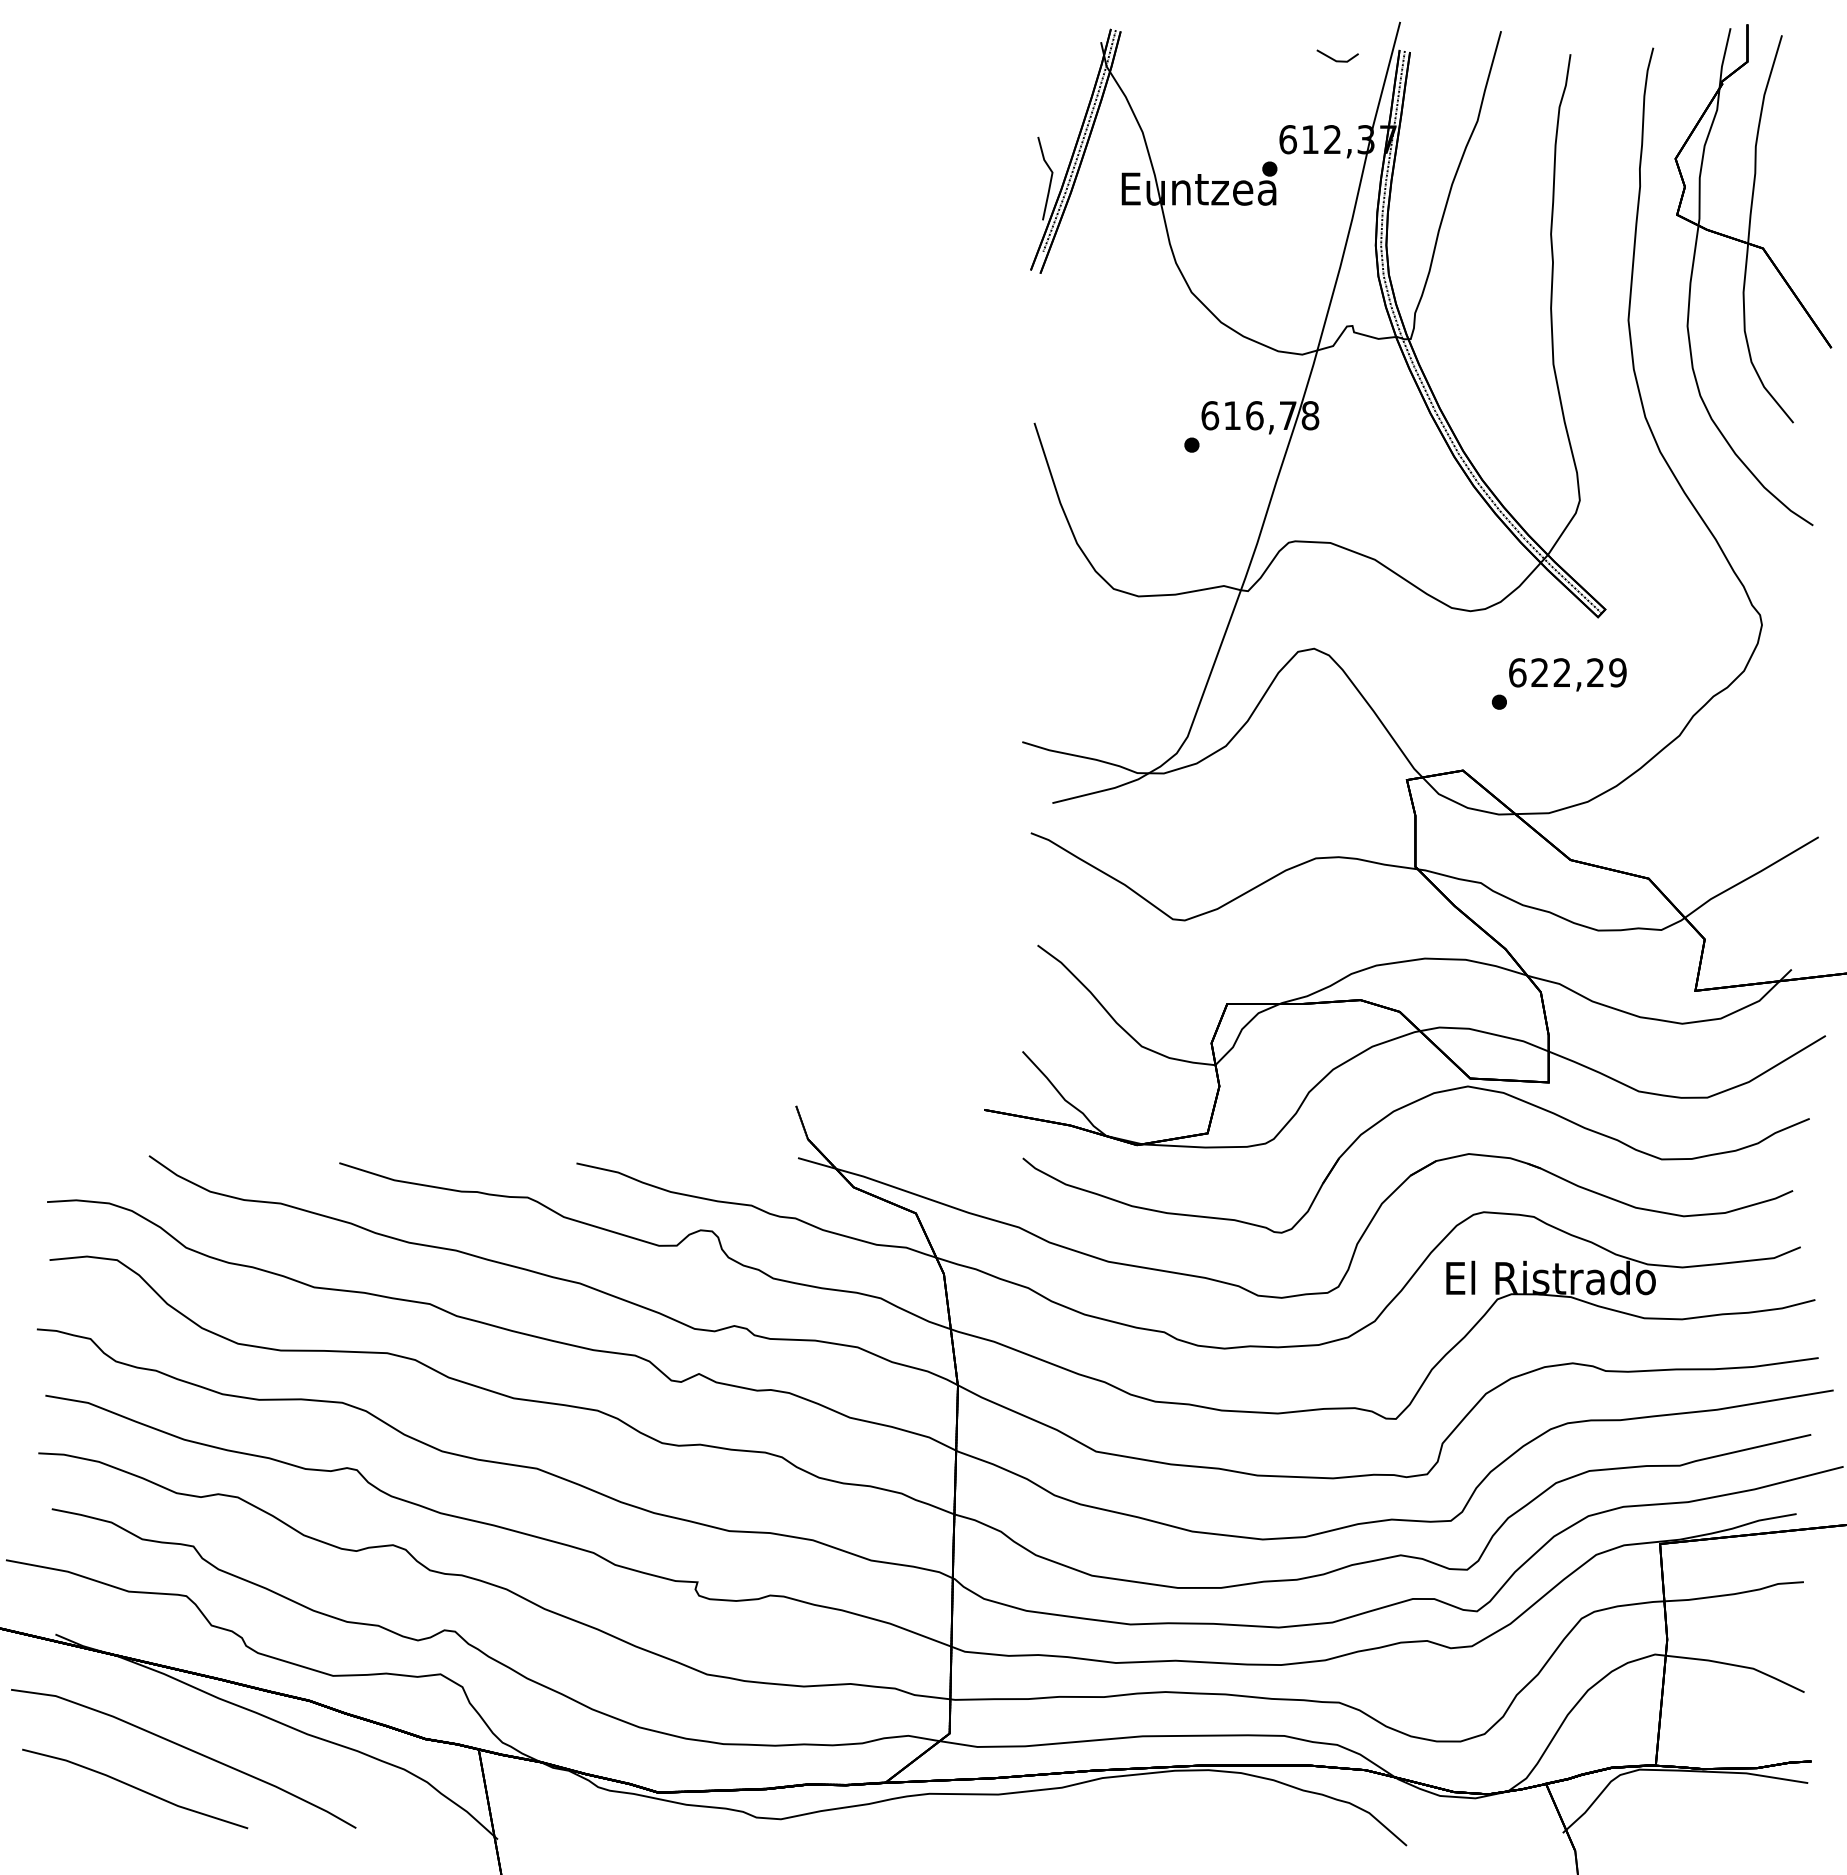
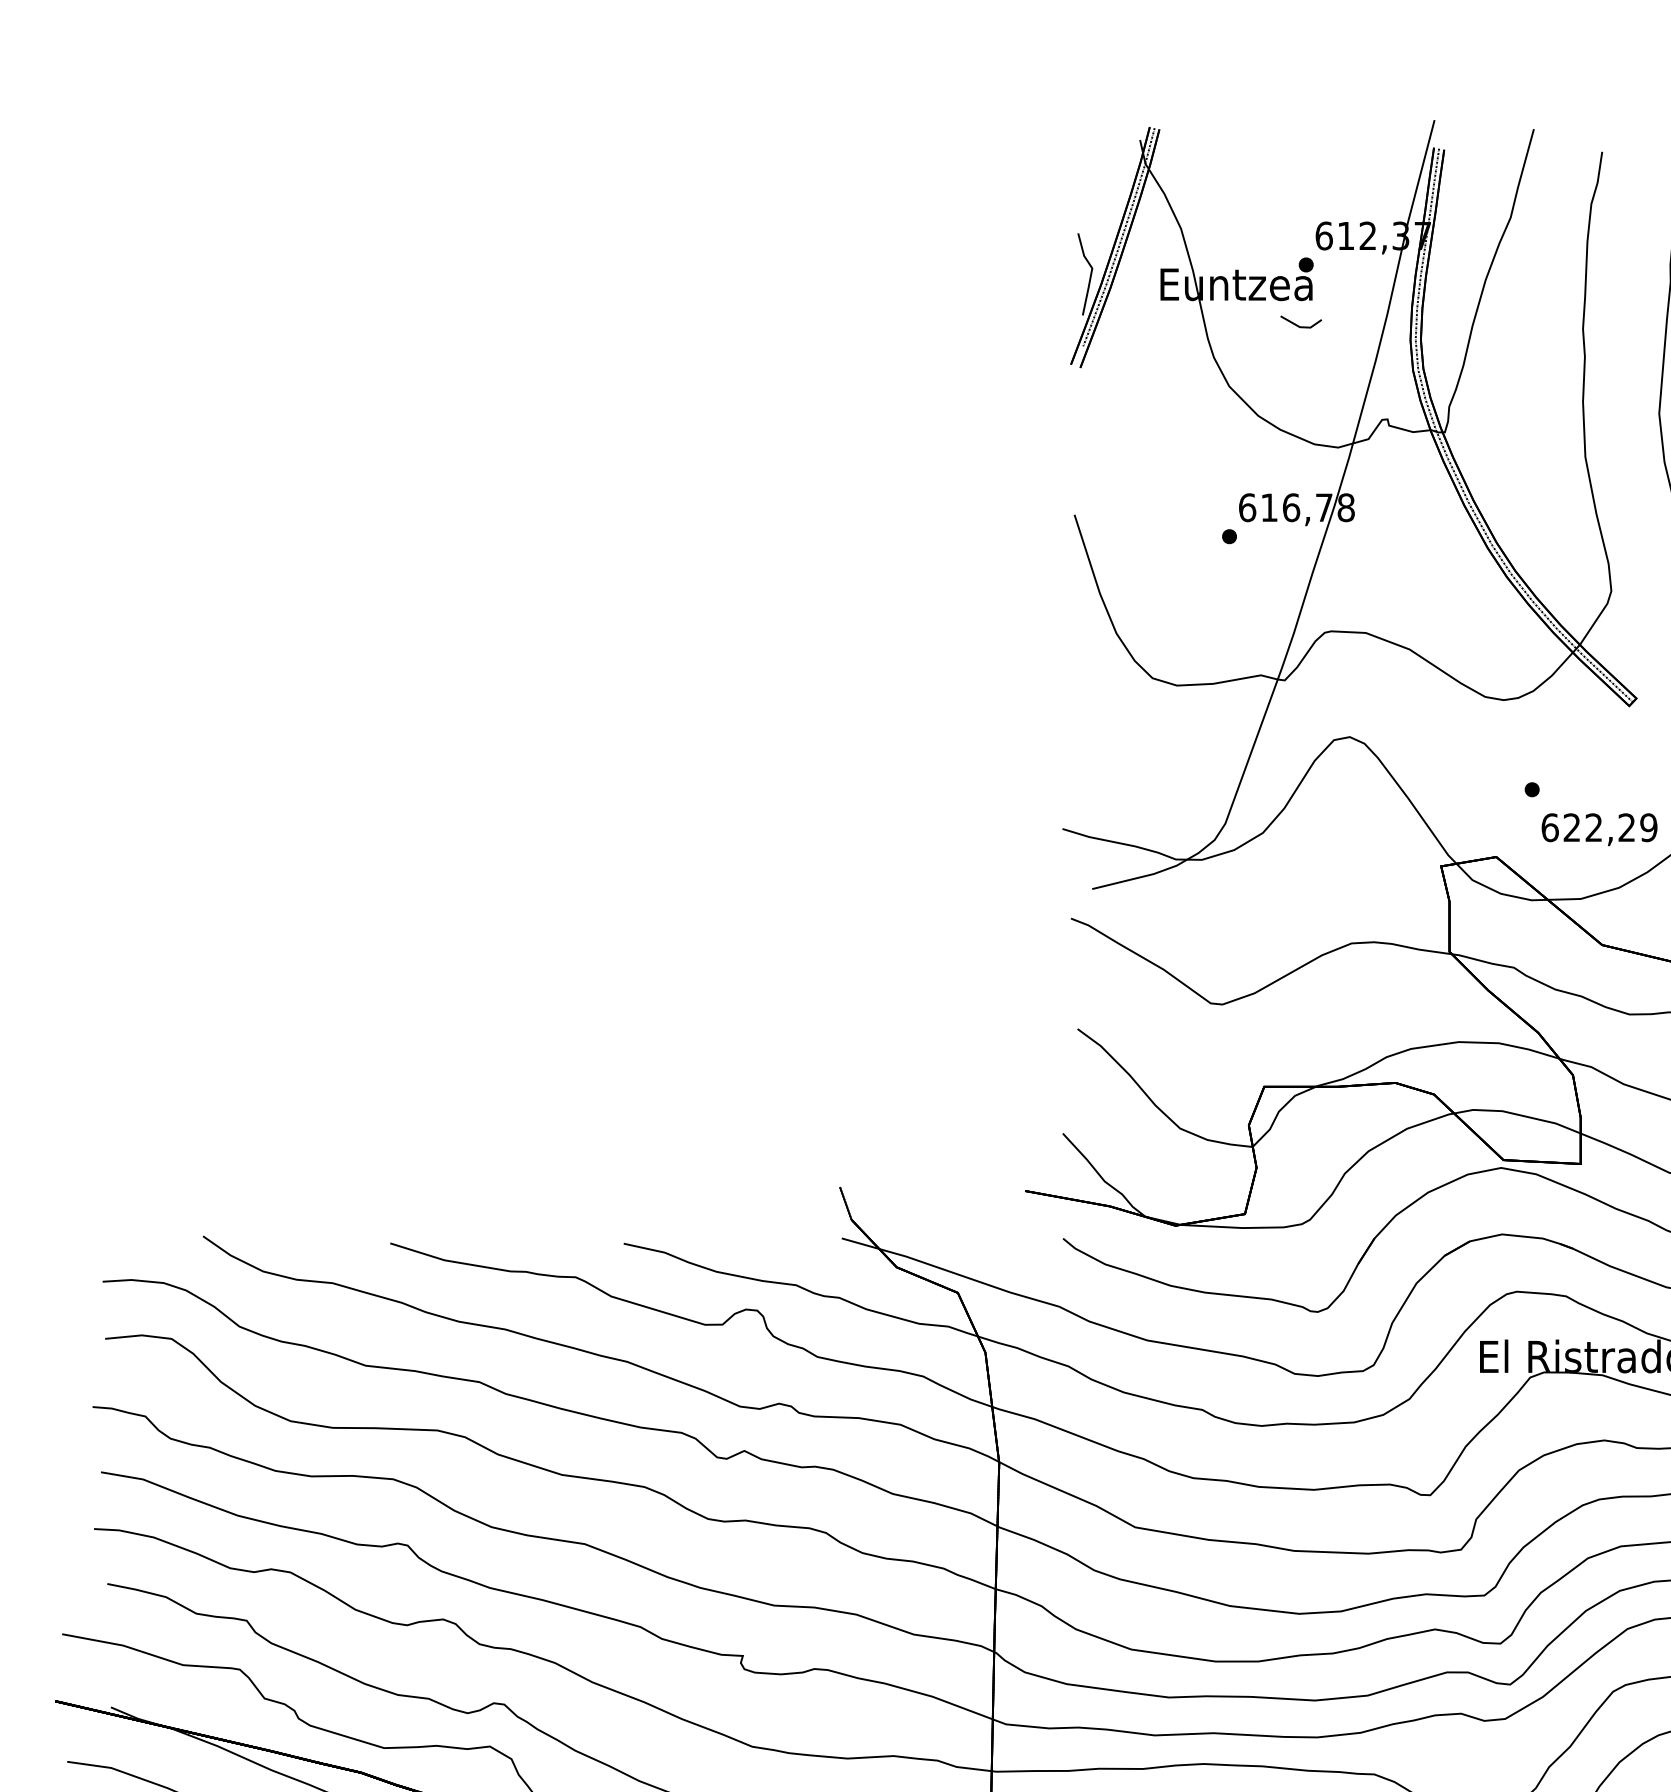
part: (1337, 55) -> (1300, 321), moved
text: (1567, 674) -> (1599, 829), moved

